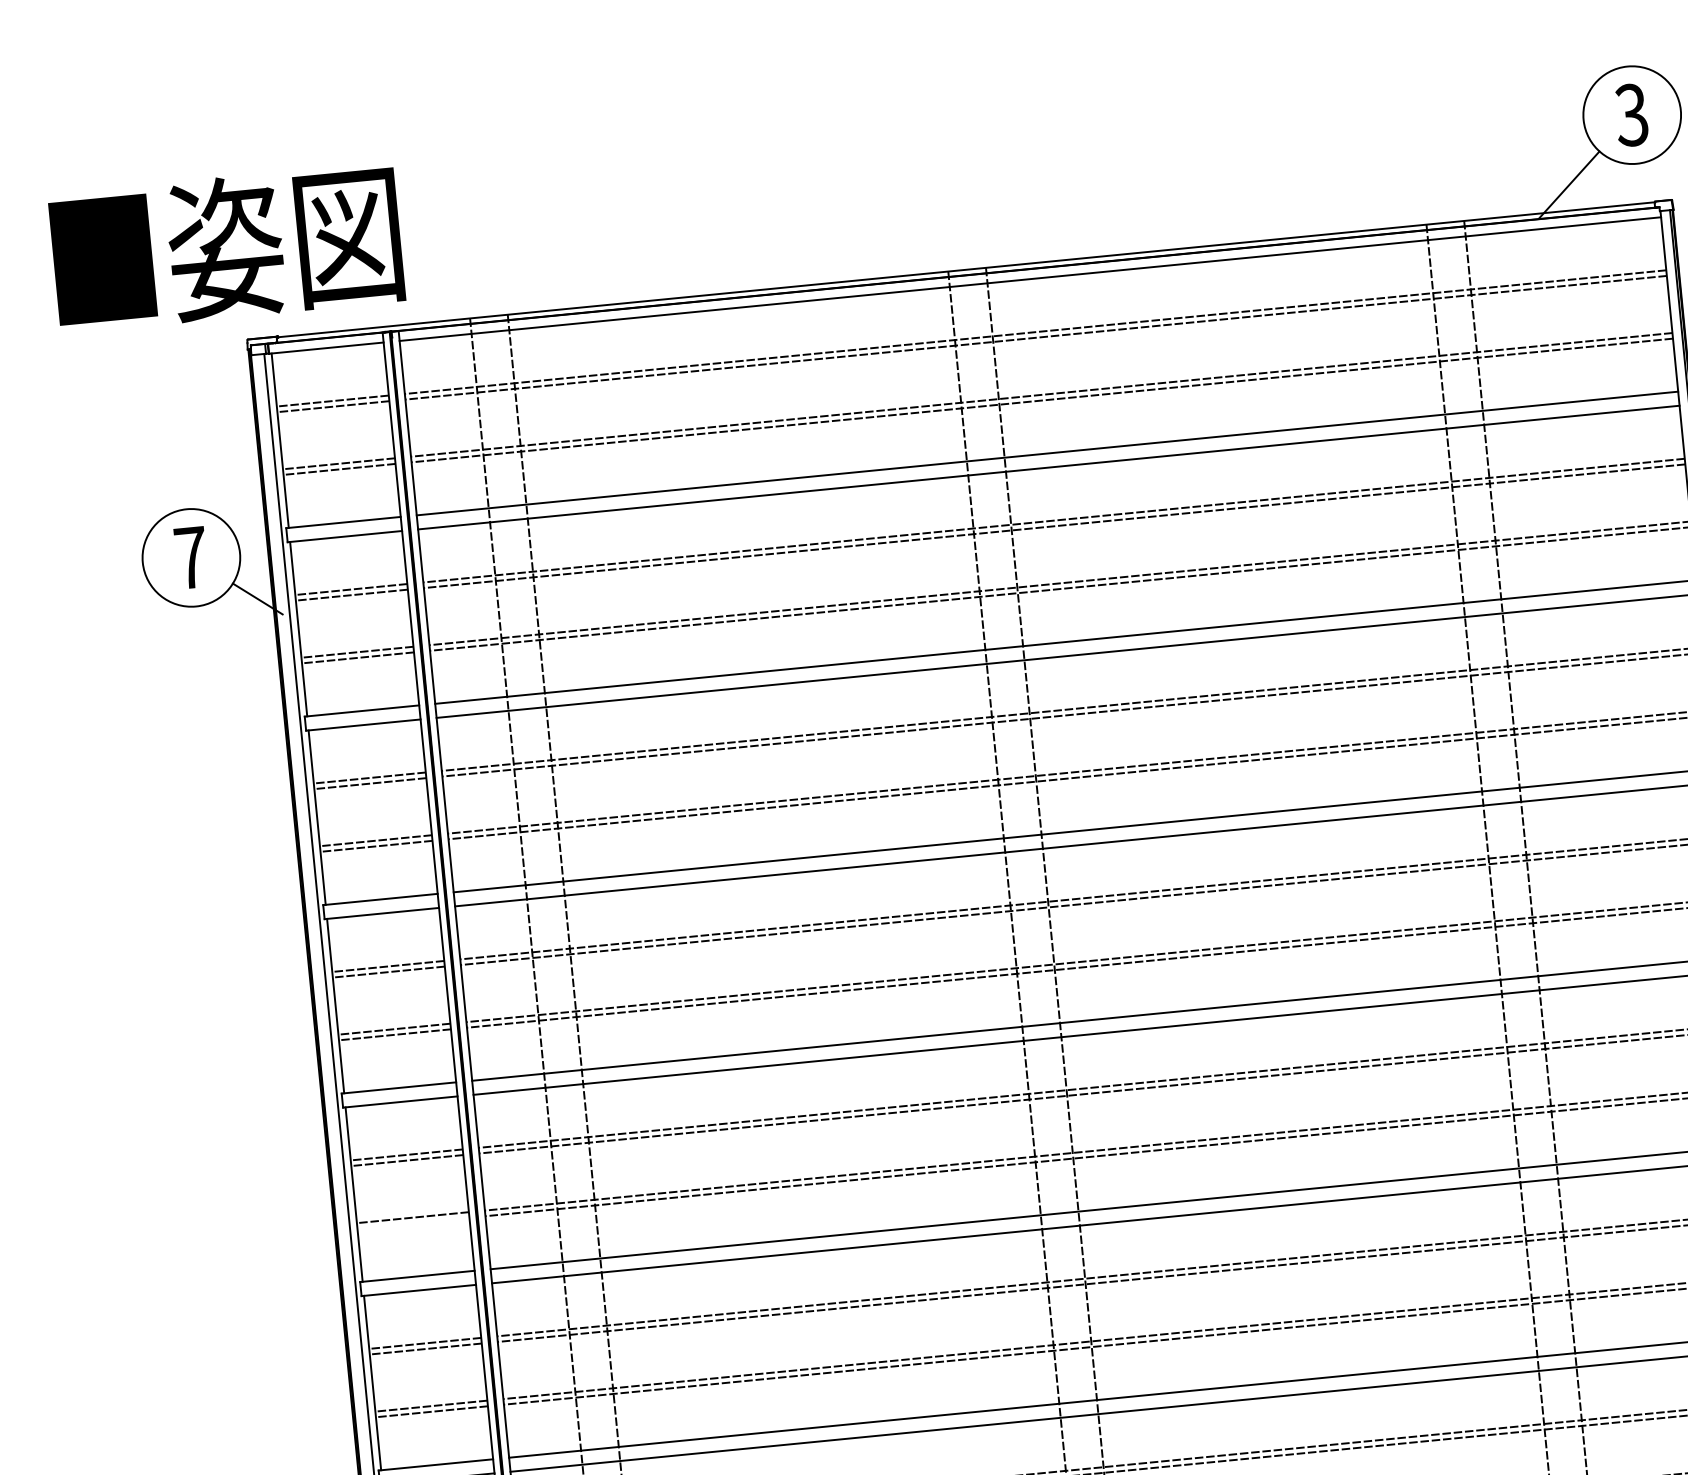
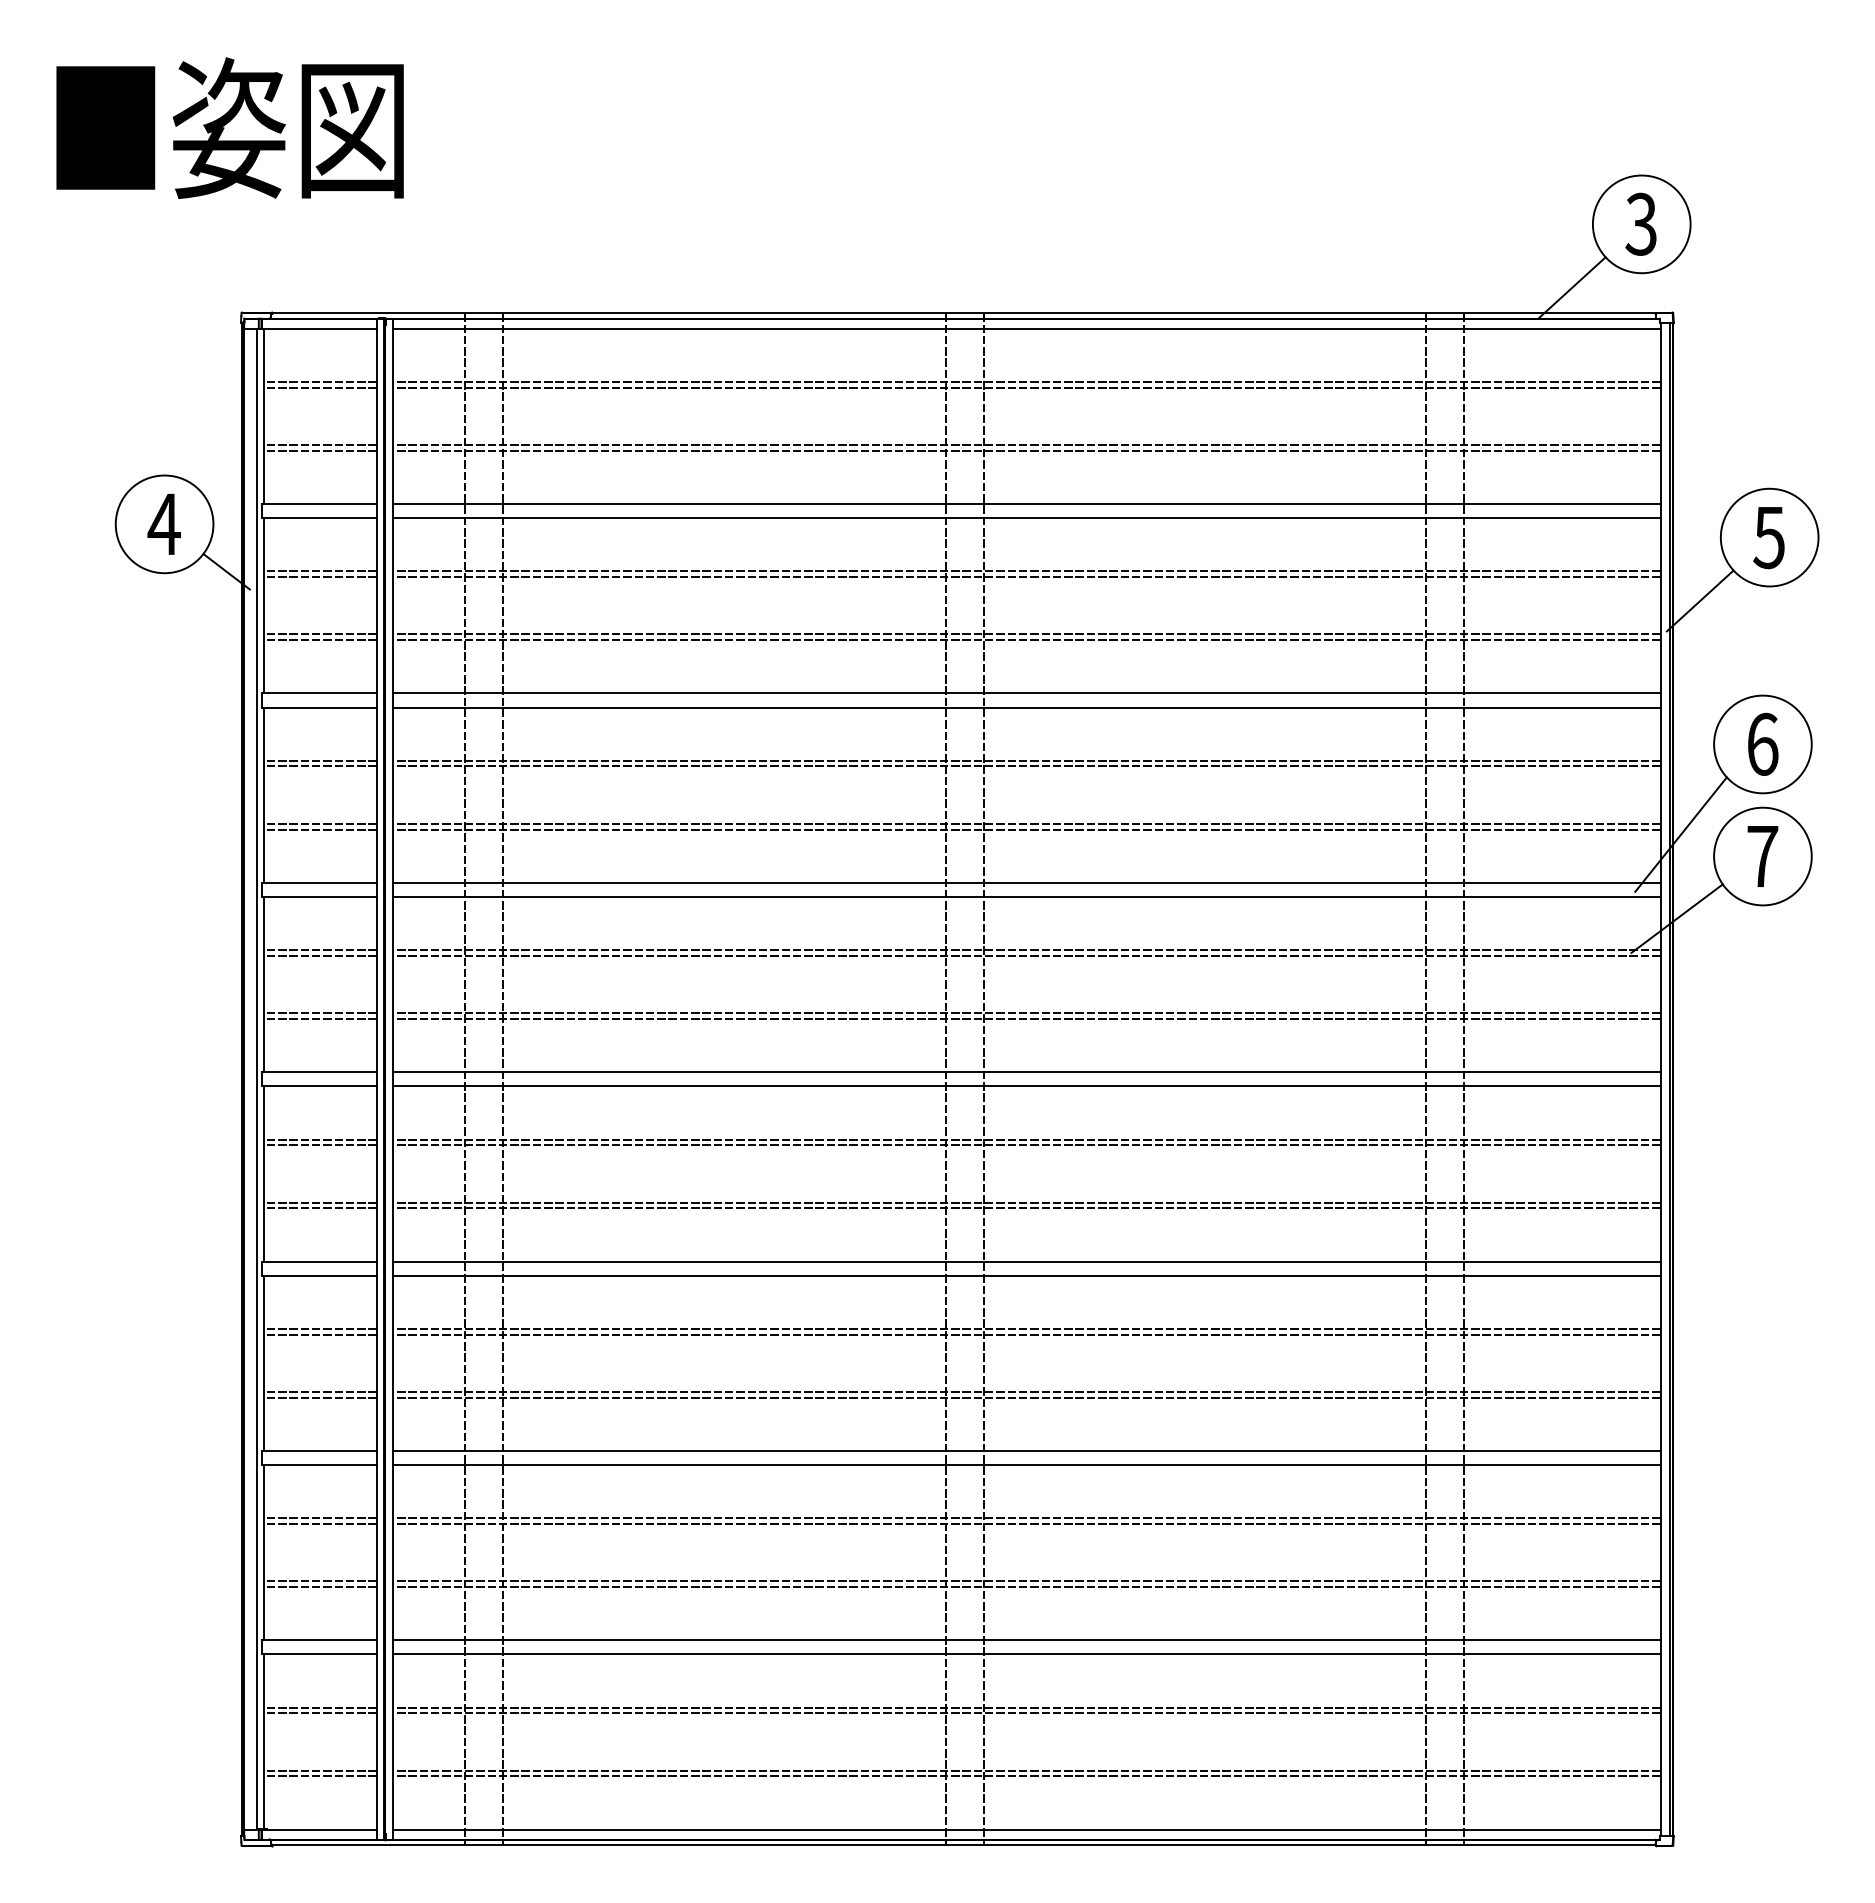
text: (226, 247) -> (229, 127), moved
text: (190, 557) -> (163, 523), 7 -> 4
line: (413, 1223) -> (320, 1208), added

